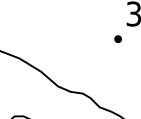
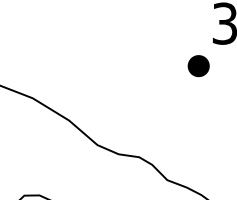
part: (117, 38) -> (197, 64), size x1.67

